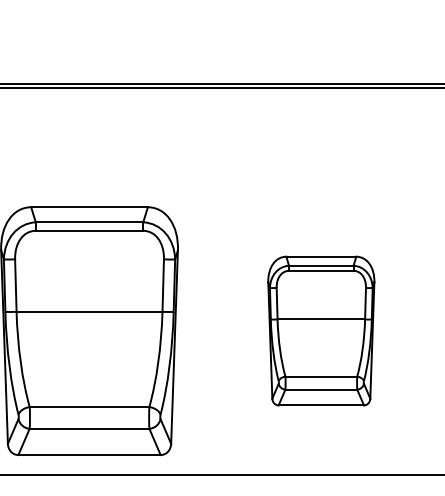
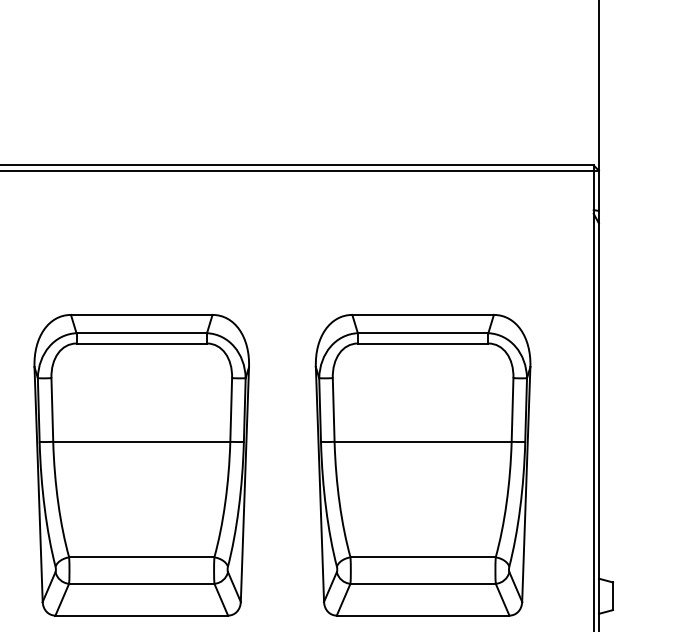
part: (320, 330) -> (422, 464), size x1.67

